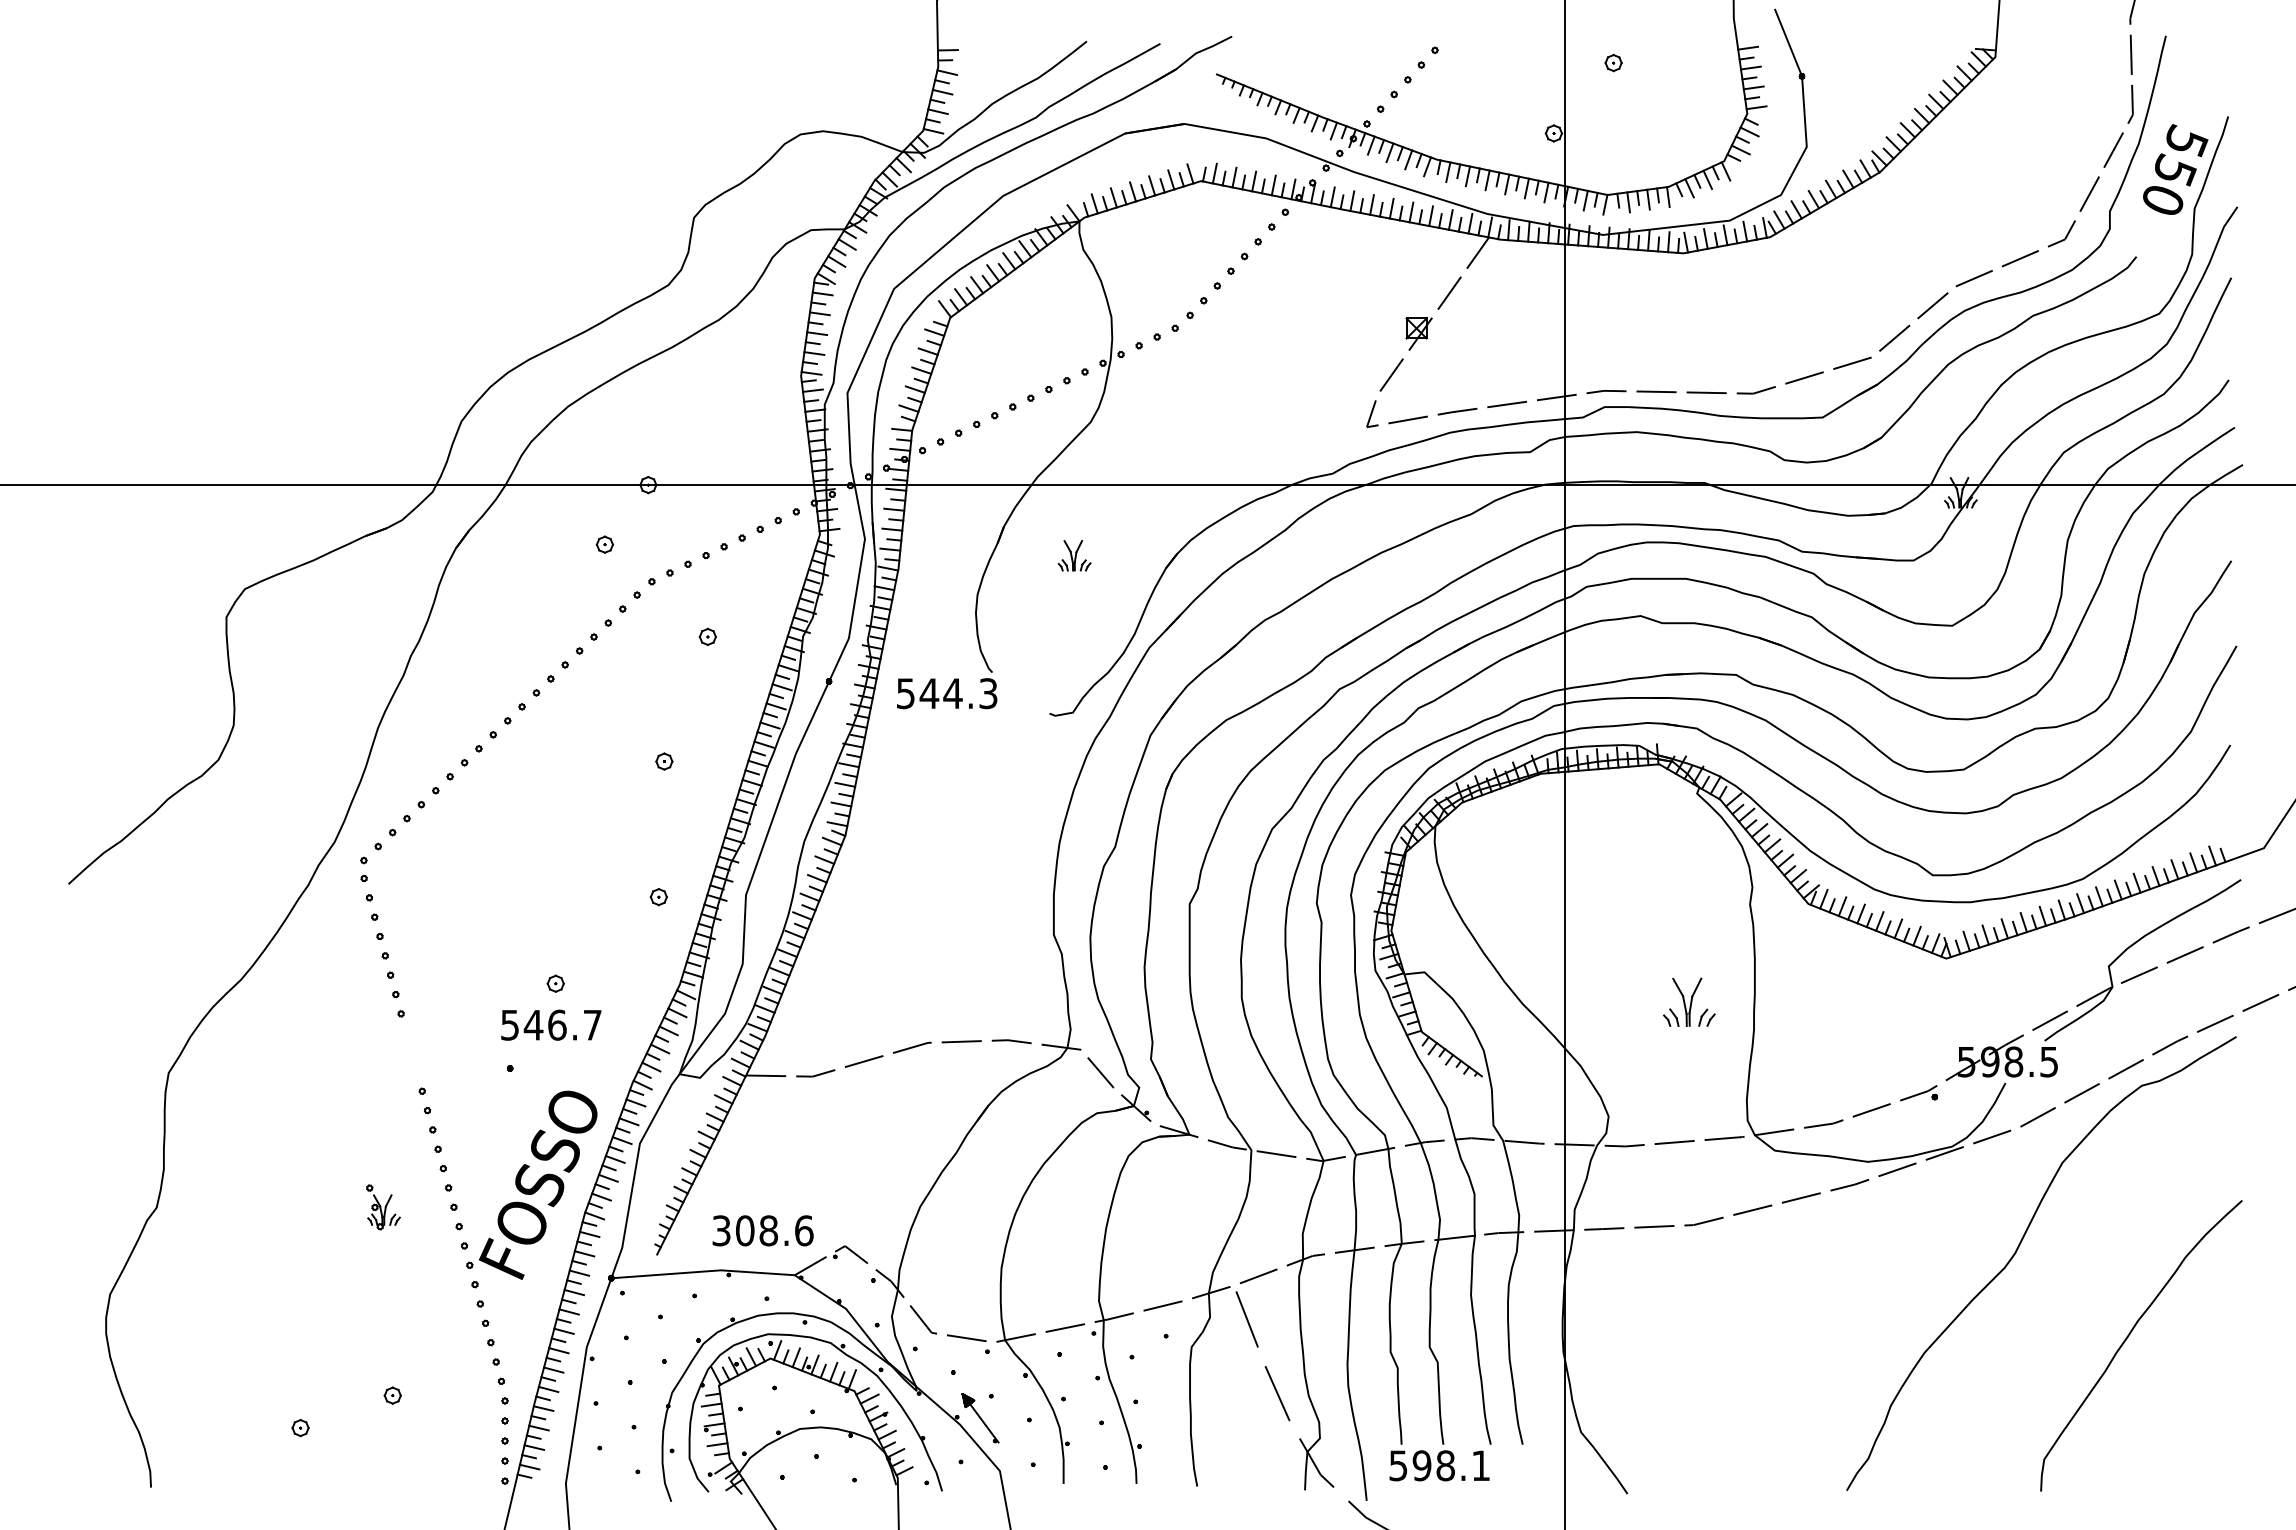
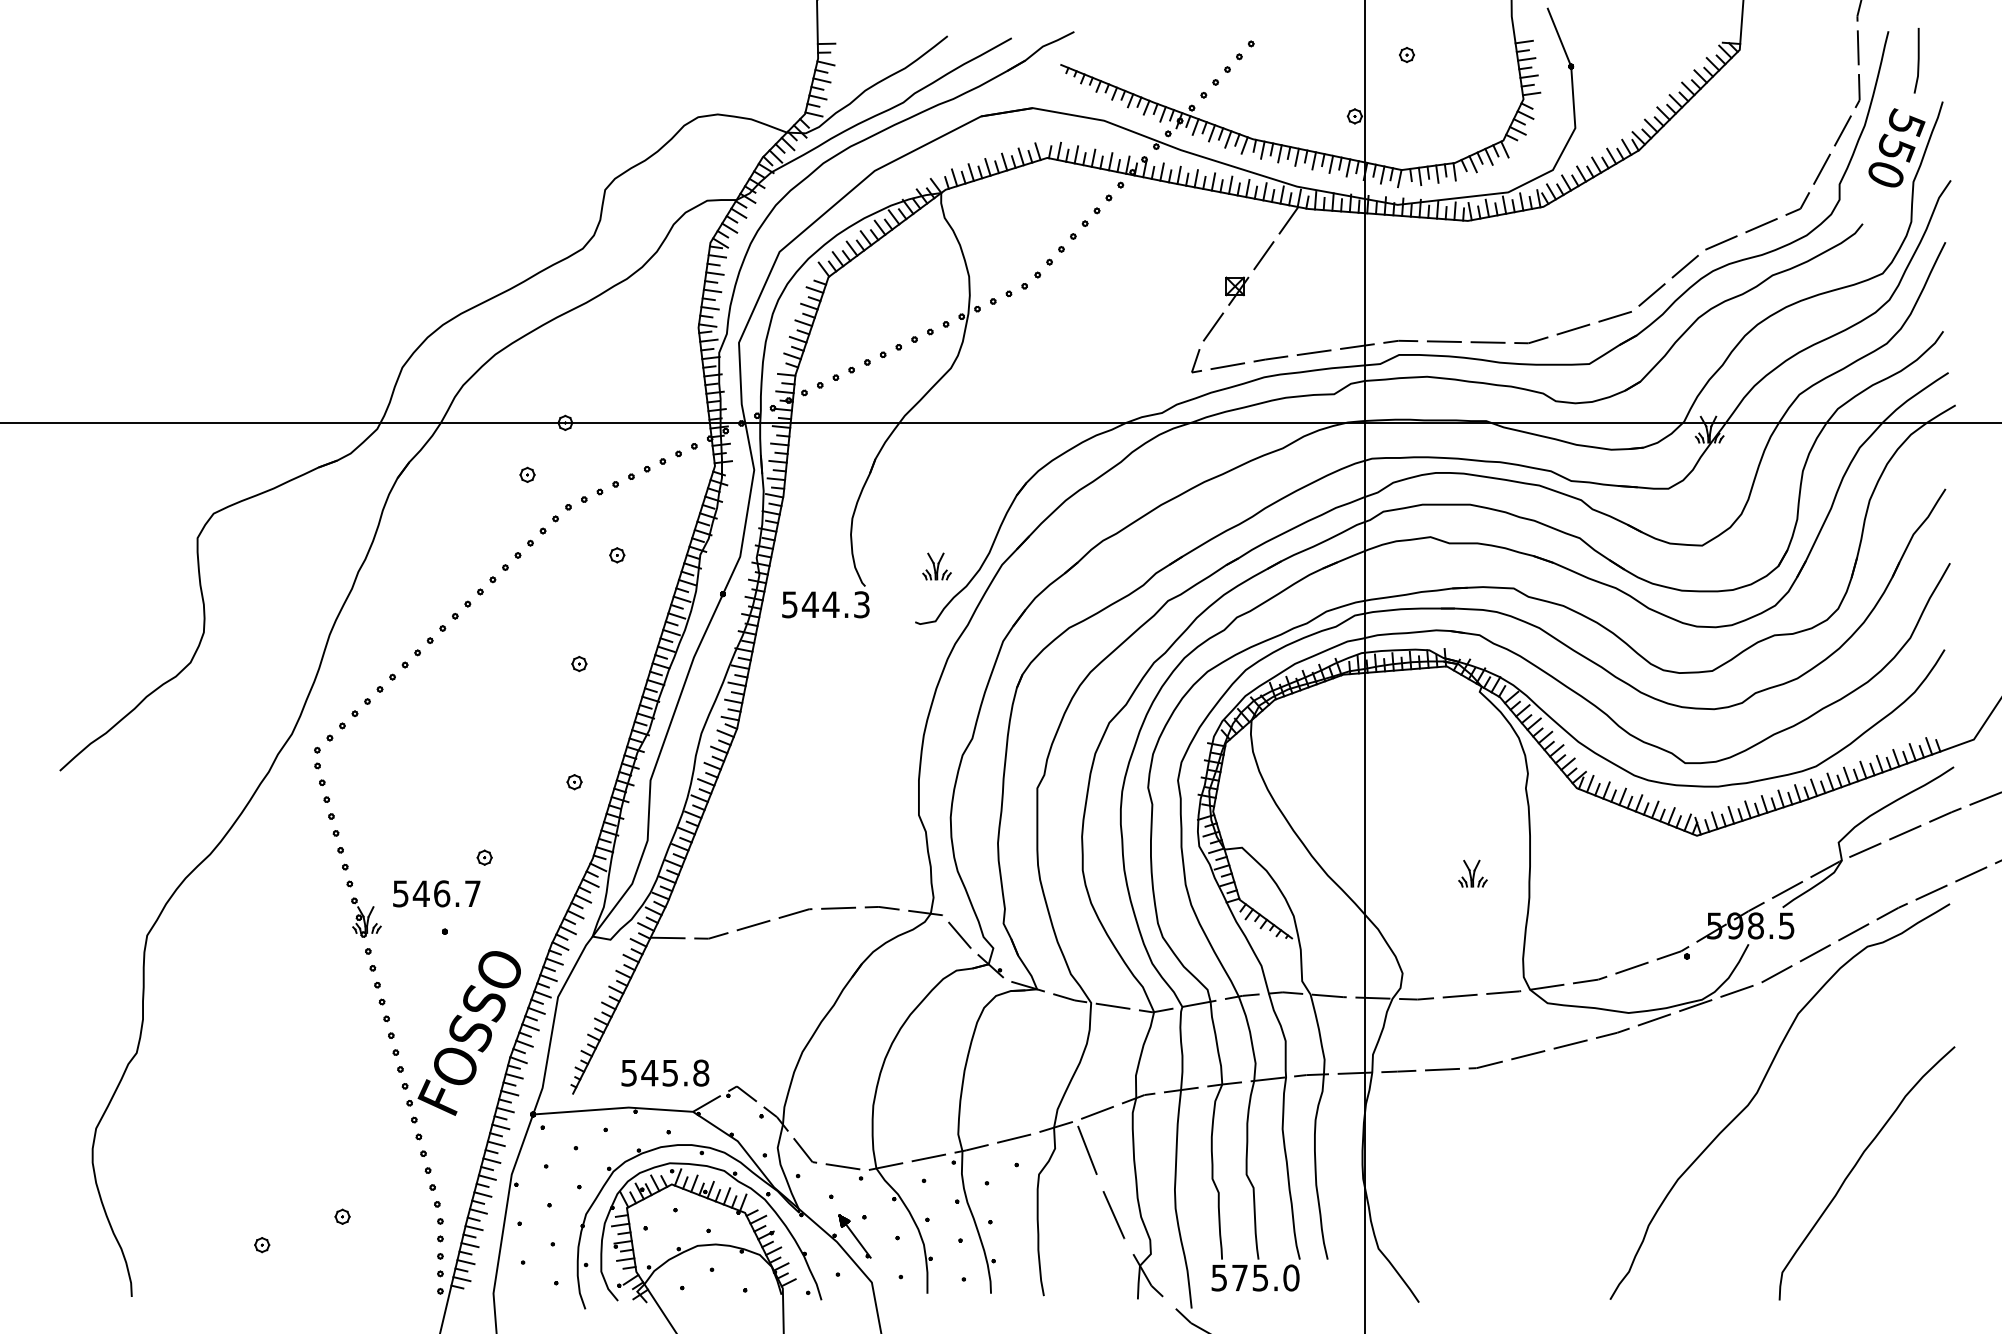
line: (2199, 69) -> (1917, 60), added
part: (1074, 555) -> (936, 566), moved
part: (1688, 1001) -> (1472, 873), size x0.62
text: (550, 1024) -> (436, 893), moved
part: (383, 1207) -> (366, 917), moved
text: (763, 1230) -> (665, 1072), 308.6 -> 545.8
text: (1451, 1465) -> (1265, 1277), 598.1 -> 575.0

